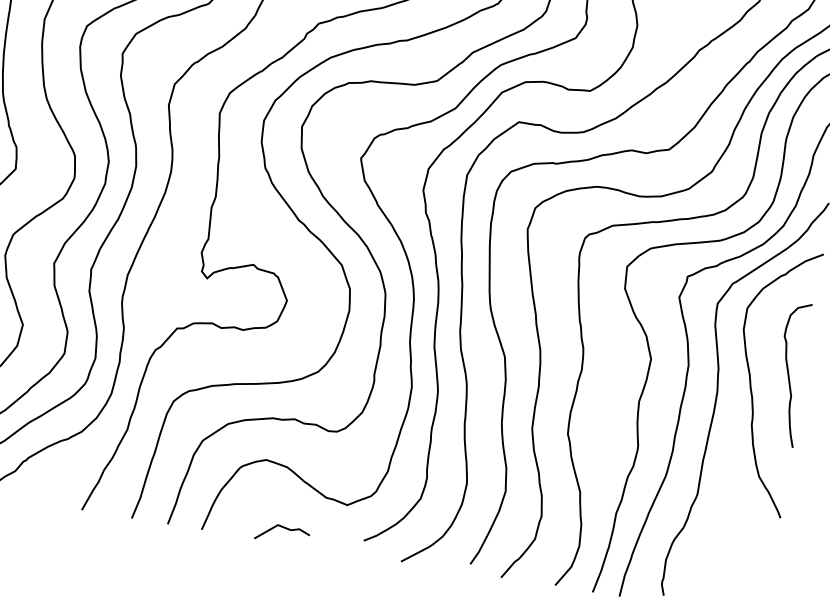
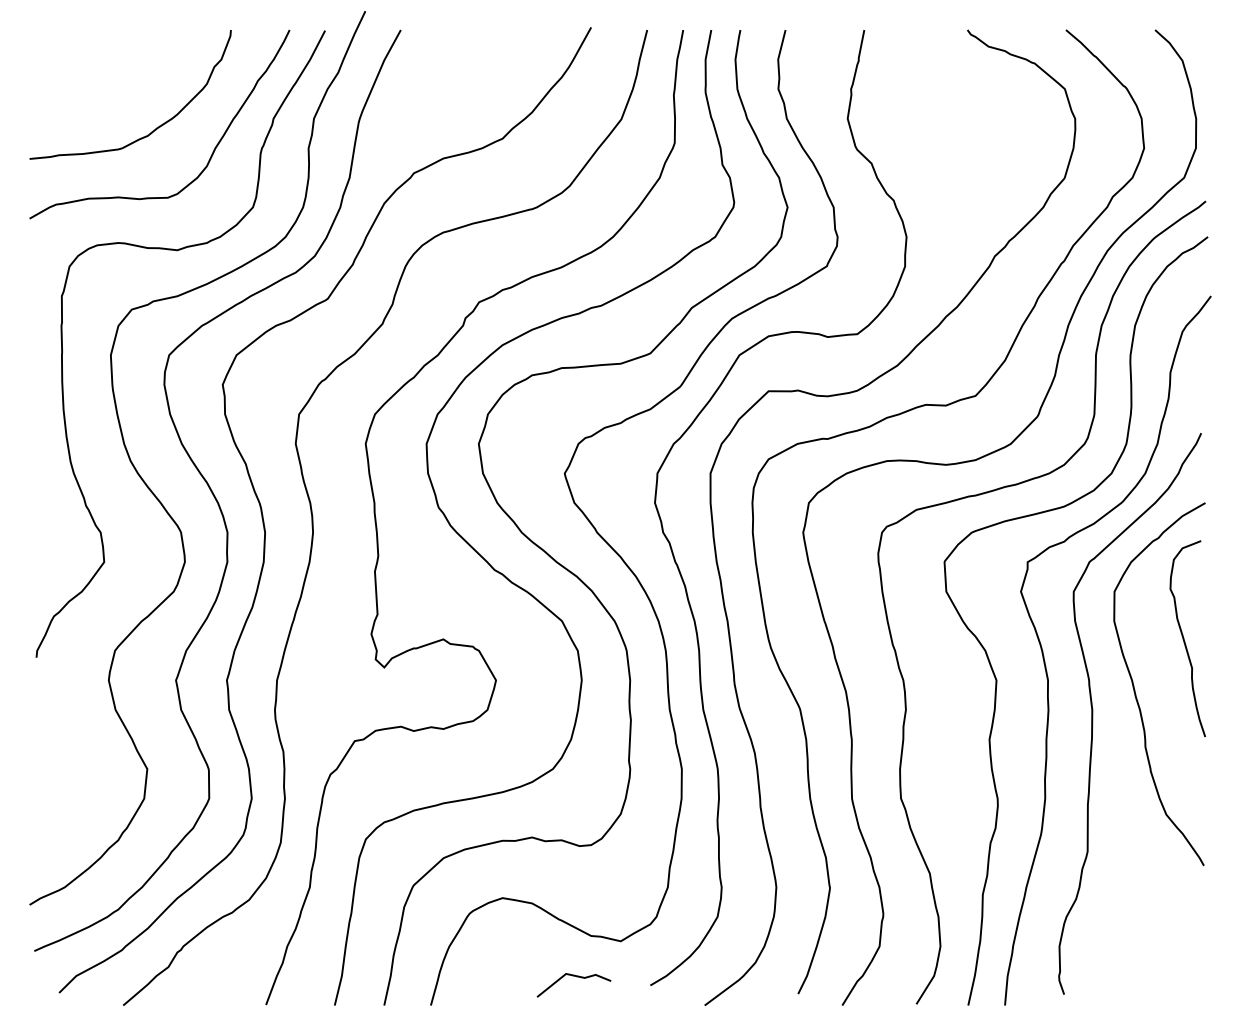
curve: (789, 373) -> (1184, 638), moved
line: (285, 528) -> (576, 977), moved

